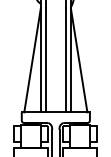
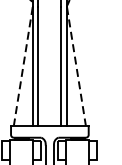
line: (32, 60) -> (23, 66), solid -> dashed
line: (79, 60) -> (76, 66), solid -> dashed

